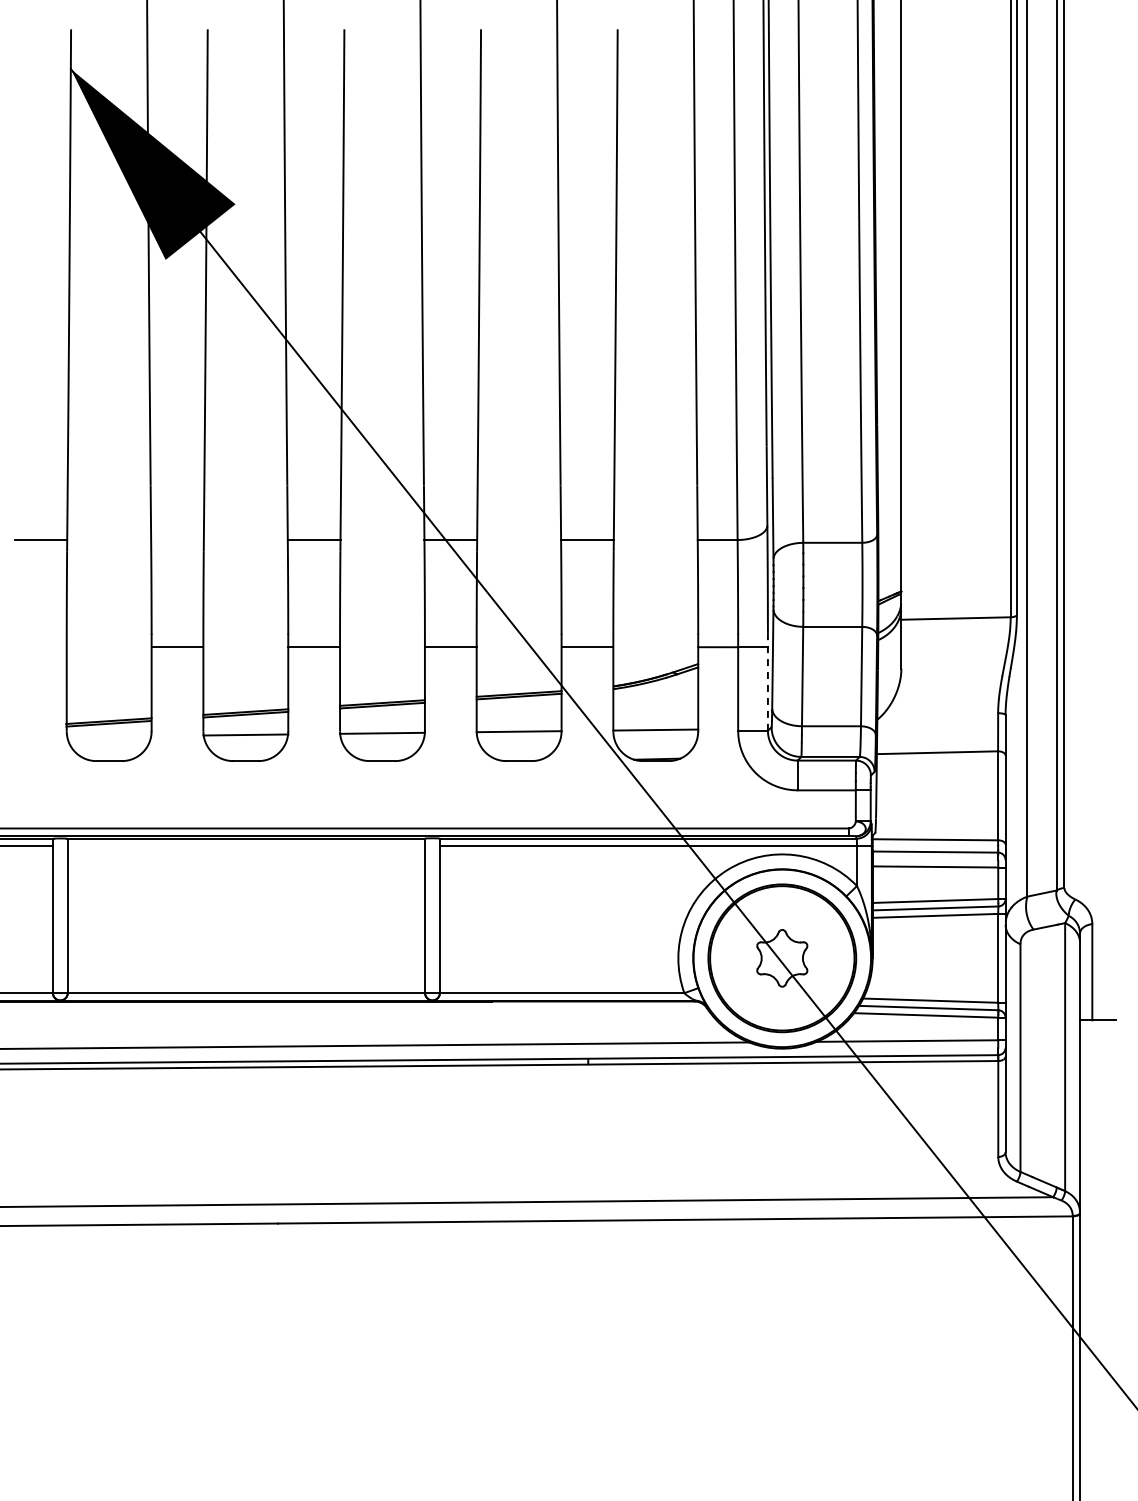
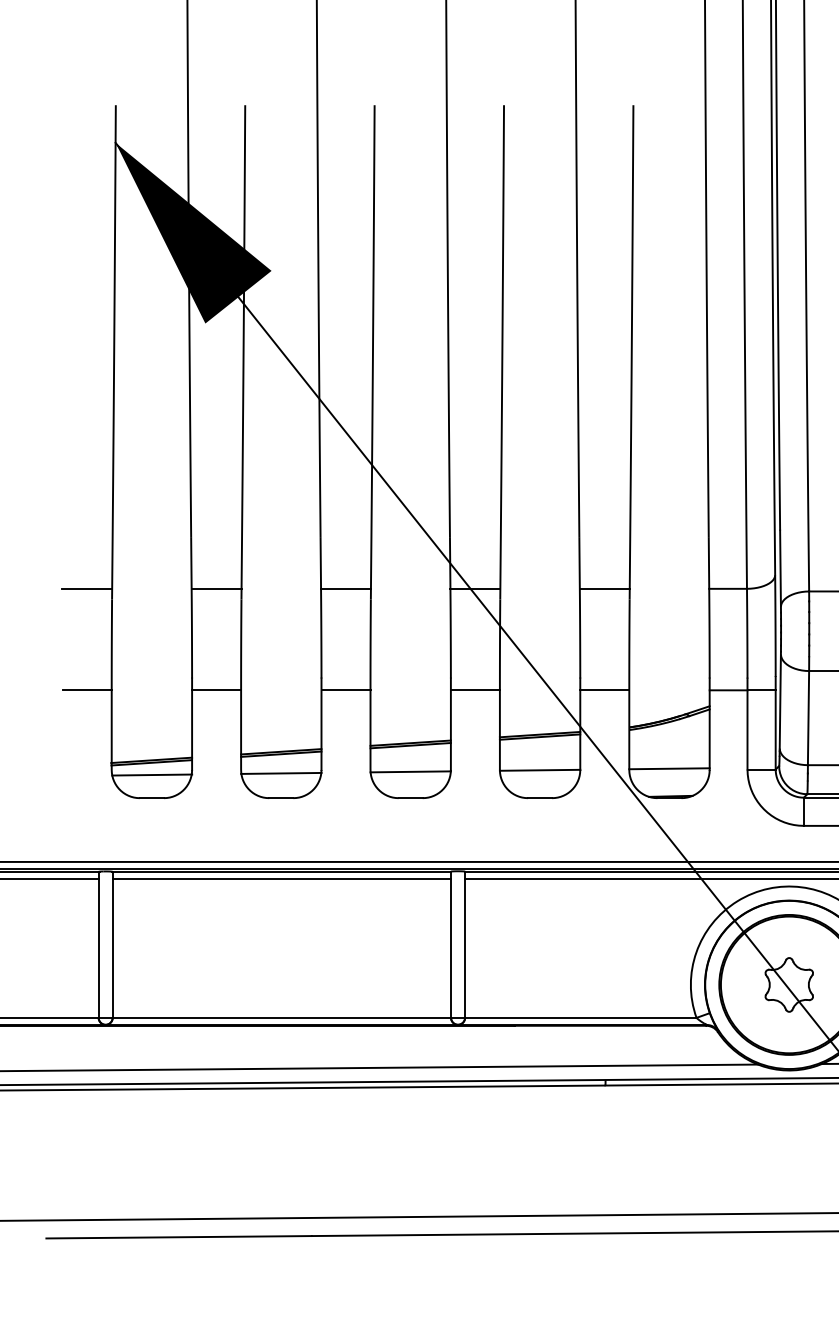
line: (177, 540) -> (216, 589), added
line: (40, 647) -> (86, 690), added
line: (767, 681) -> (775, 722), dashed -> solid
line: (109, 736) -> (152, 774), added
line: (246, 846) -> (281, 879), added

